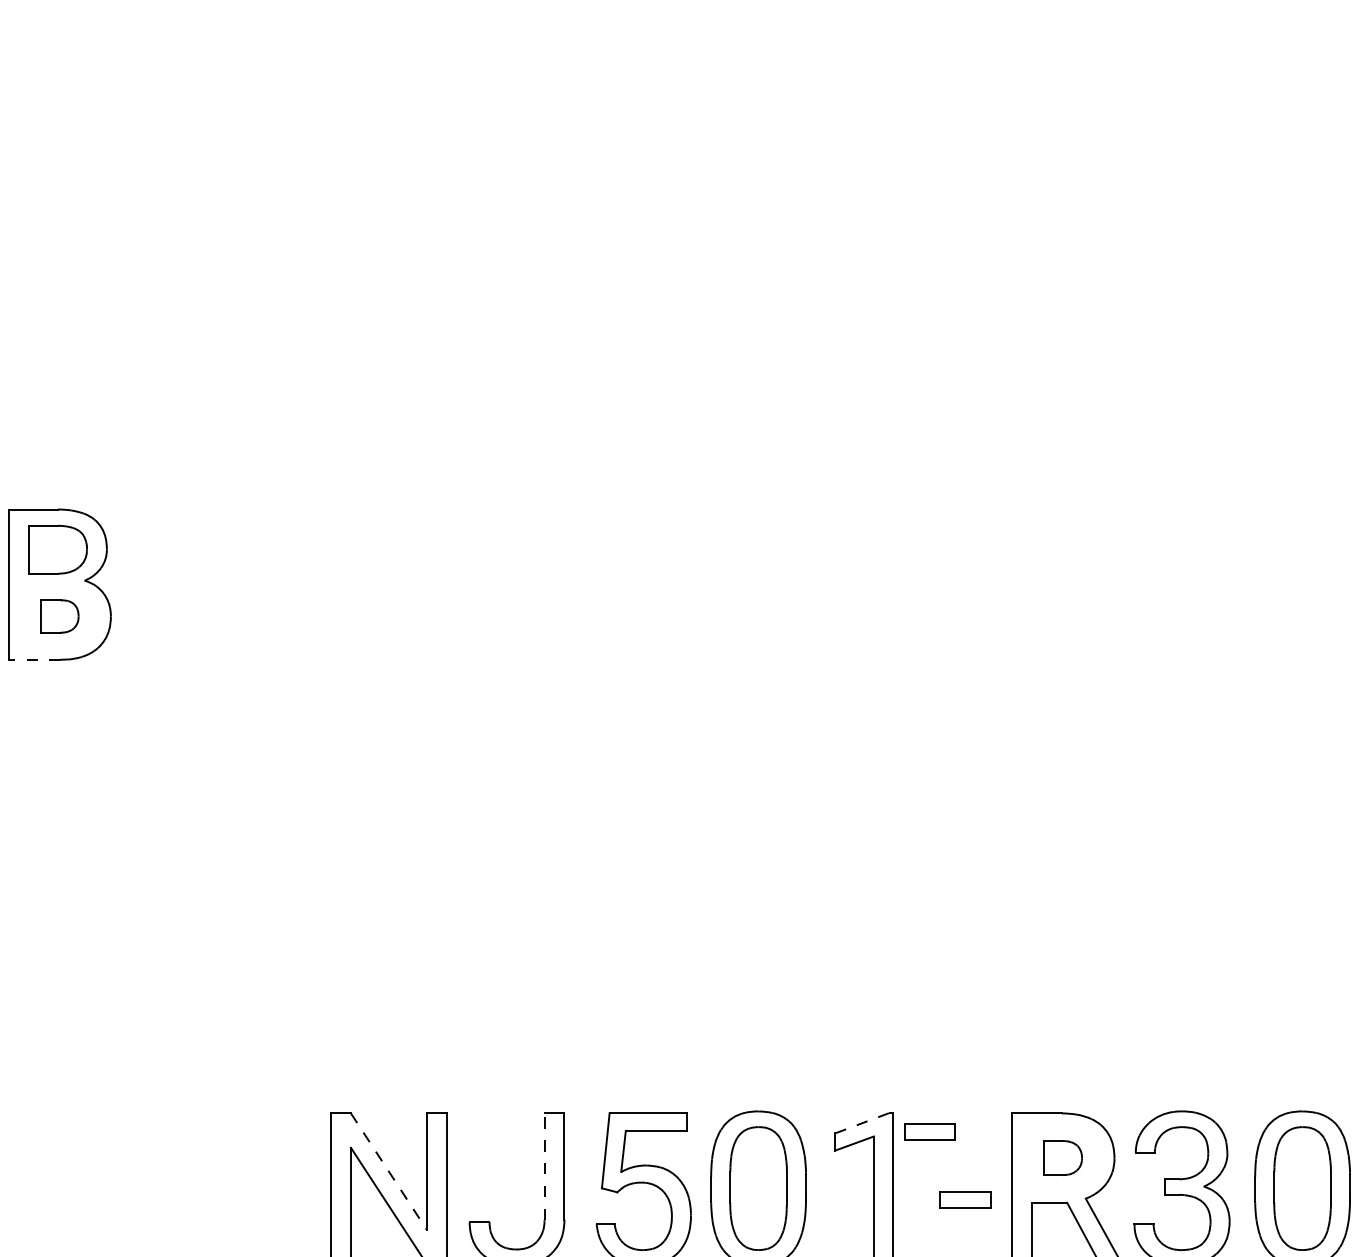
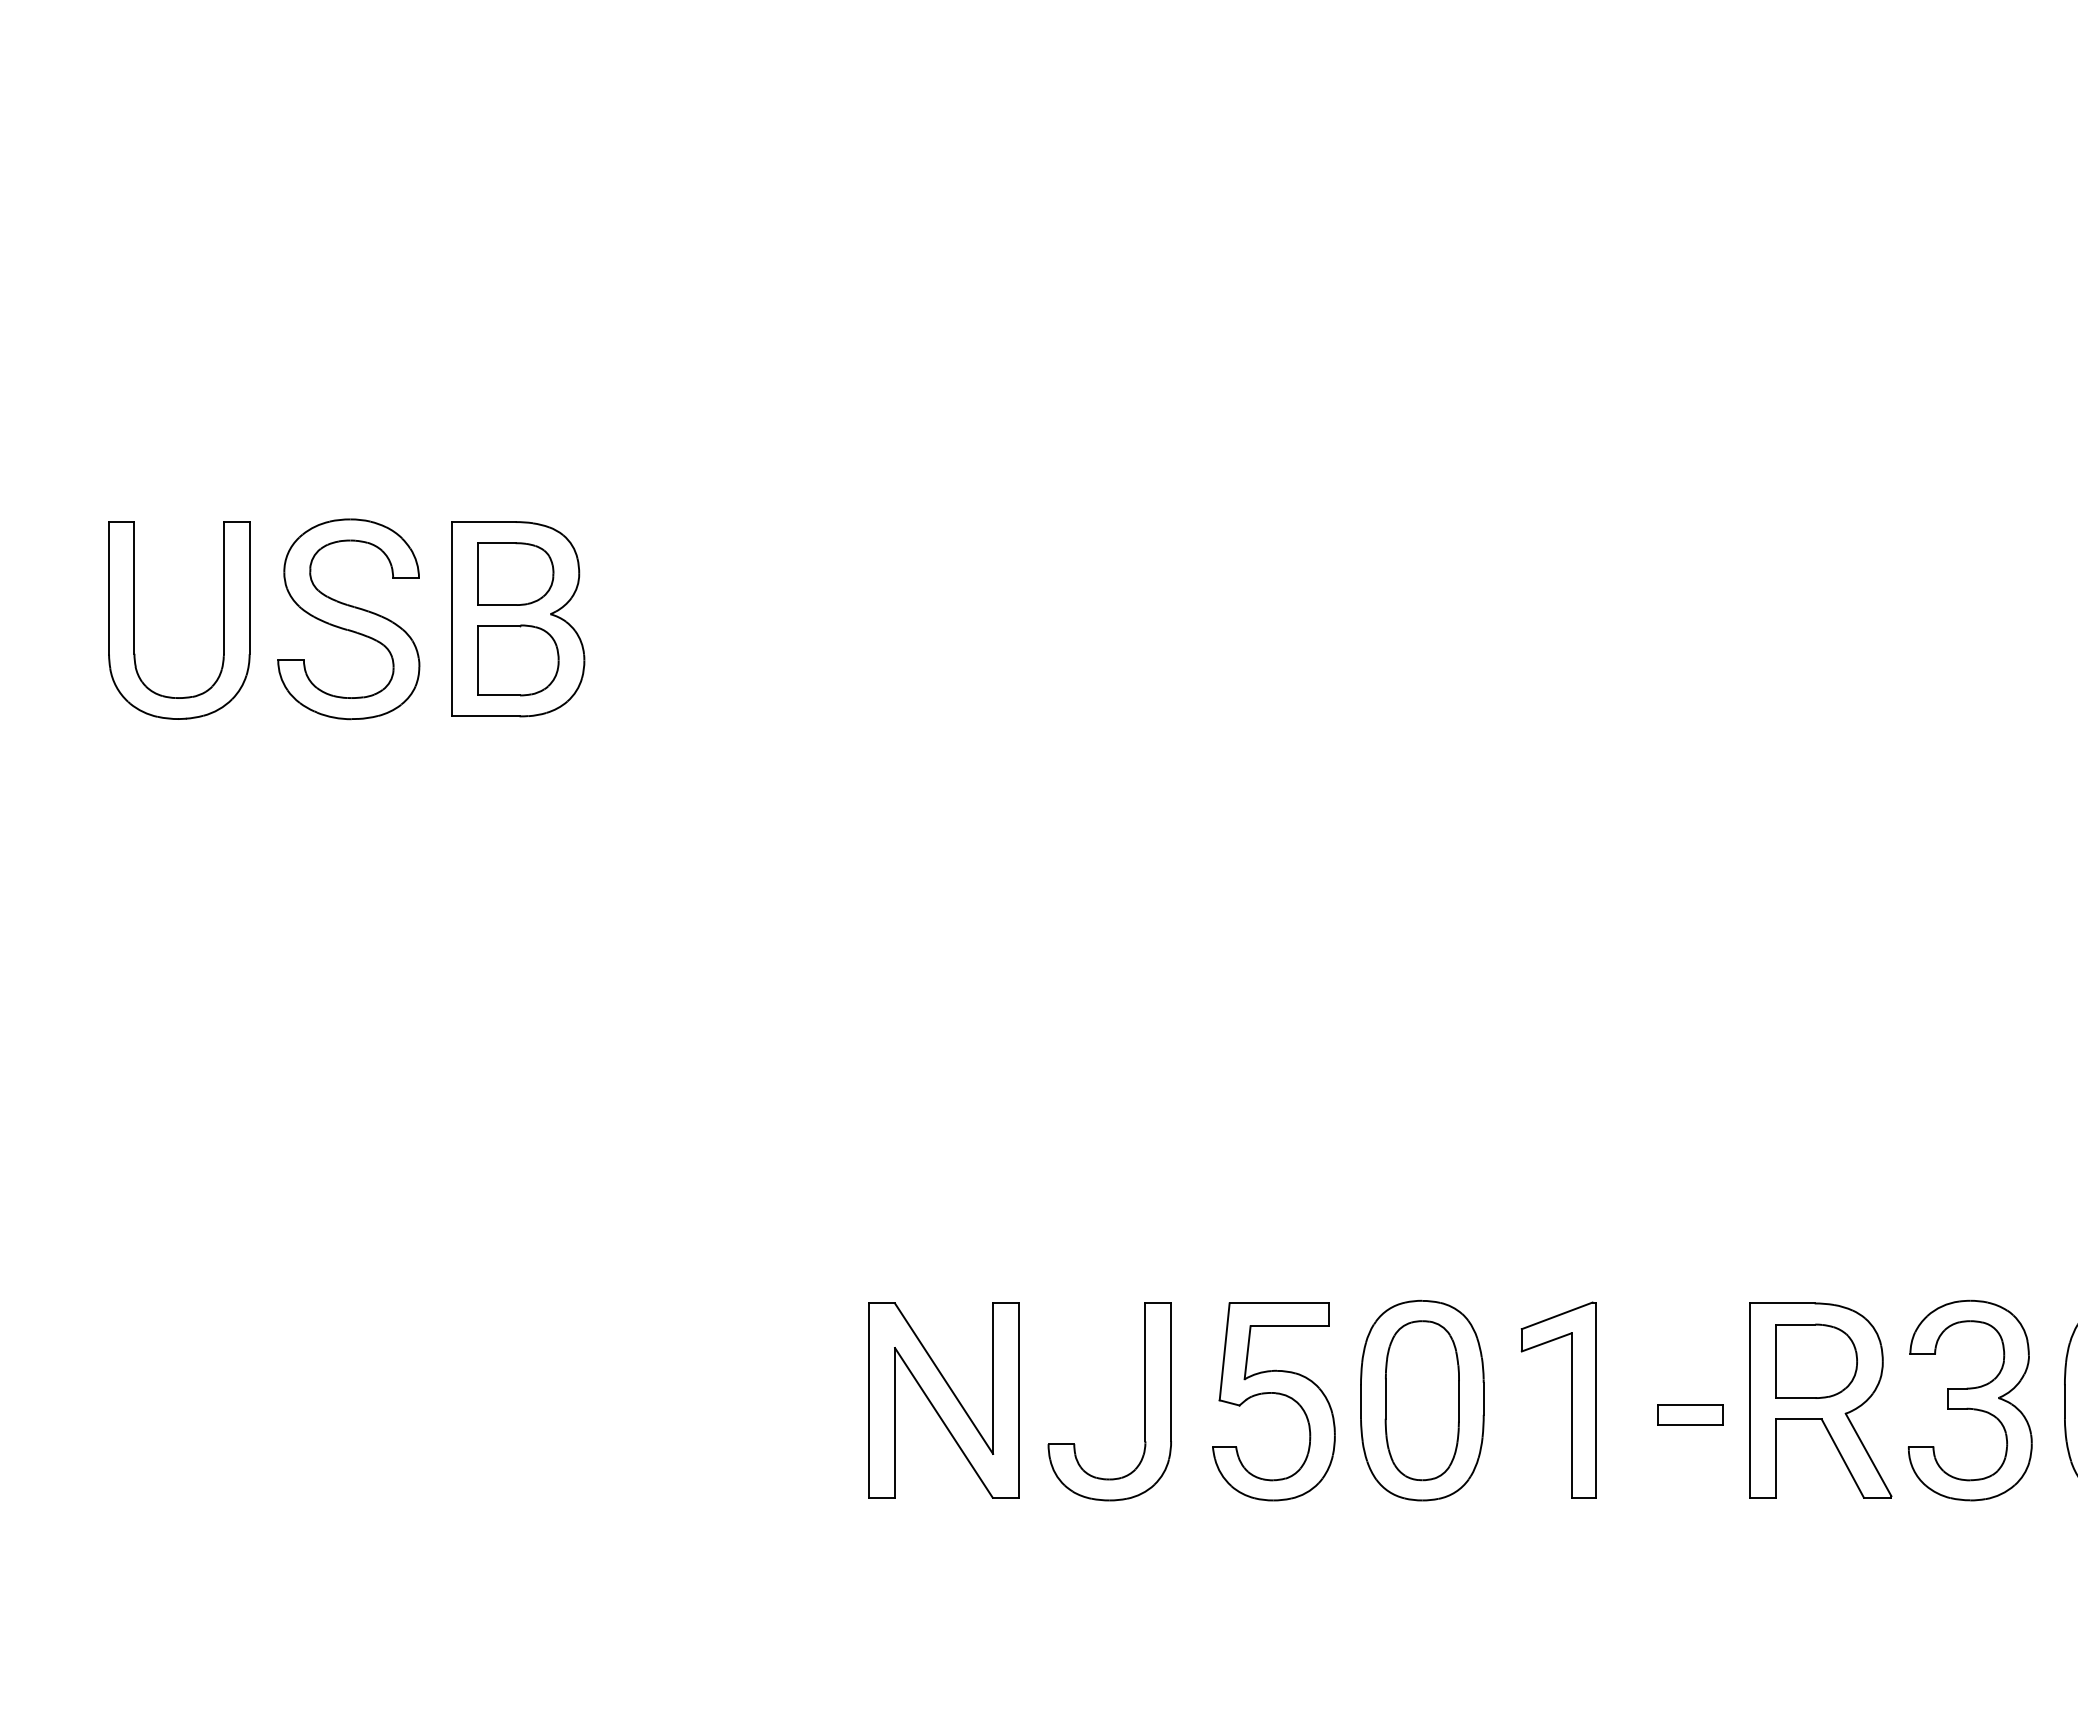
part: (59, 616) -> (518, 660), size x1.67
line: (34, 659) -> (485, 716), dashed -> solid
line: (863, 1122) -> (1557, 1315), dashed -> solid
part: (930, 1131) -> (1644, 1326), removed
part: (1063, 1157) -> (1816, 1360), size x1.67
line: (544, 1166) -> (1145, 1372), dashed -> solid
line: (389, 1171) -> (944, 1378), dashed -> solid

